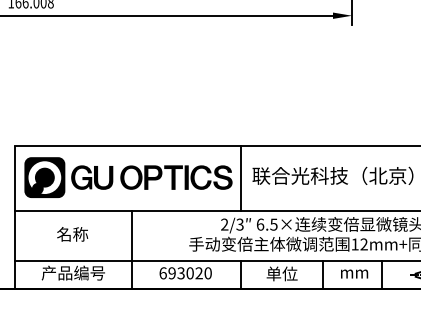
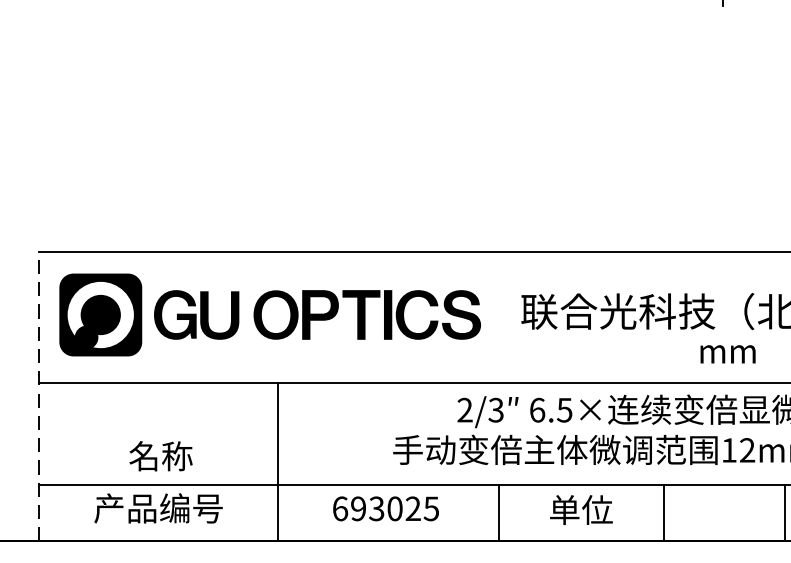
line: (241, 178) -> (499, 316), removed
line: (14, 217) -> (39, 395), solid -> dashed
text: (72, 234) -> (160, 456), moved
text: (207, 273) -> (430, 509), 693020 -> 693025
text: (354, 273) -> (727, 353), moved

